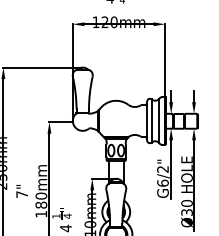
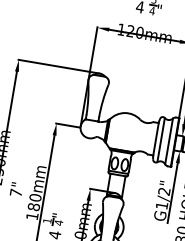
text: (162, 182) -> (161, 204), G6/2" -> G1/2"

